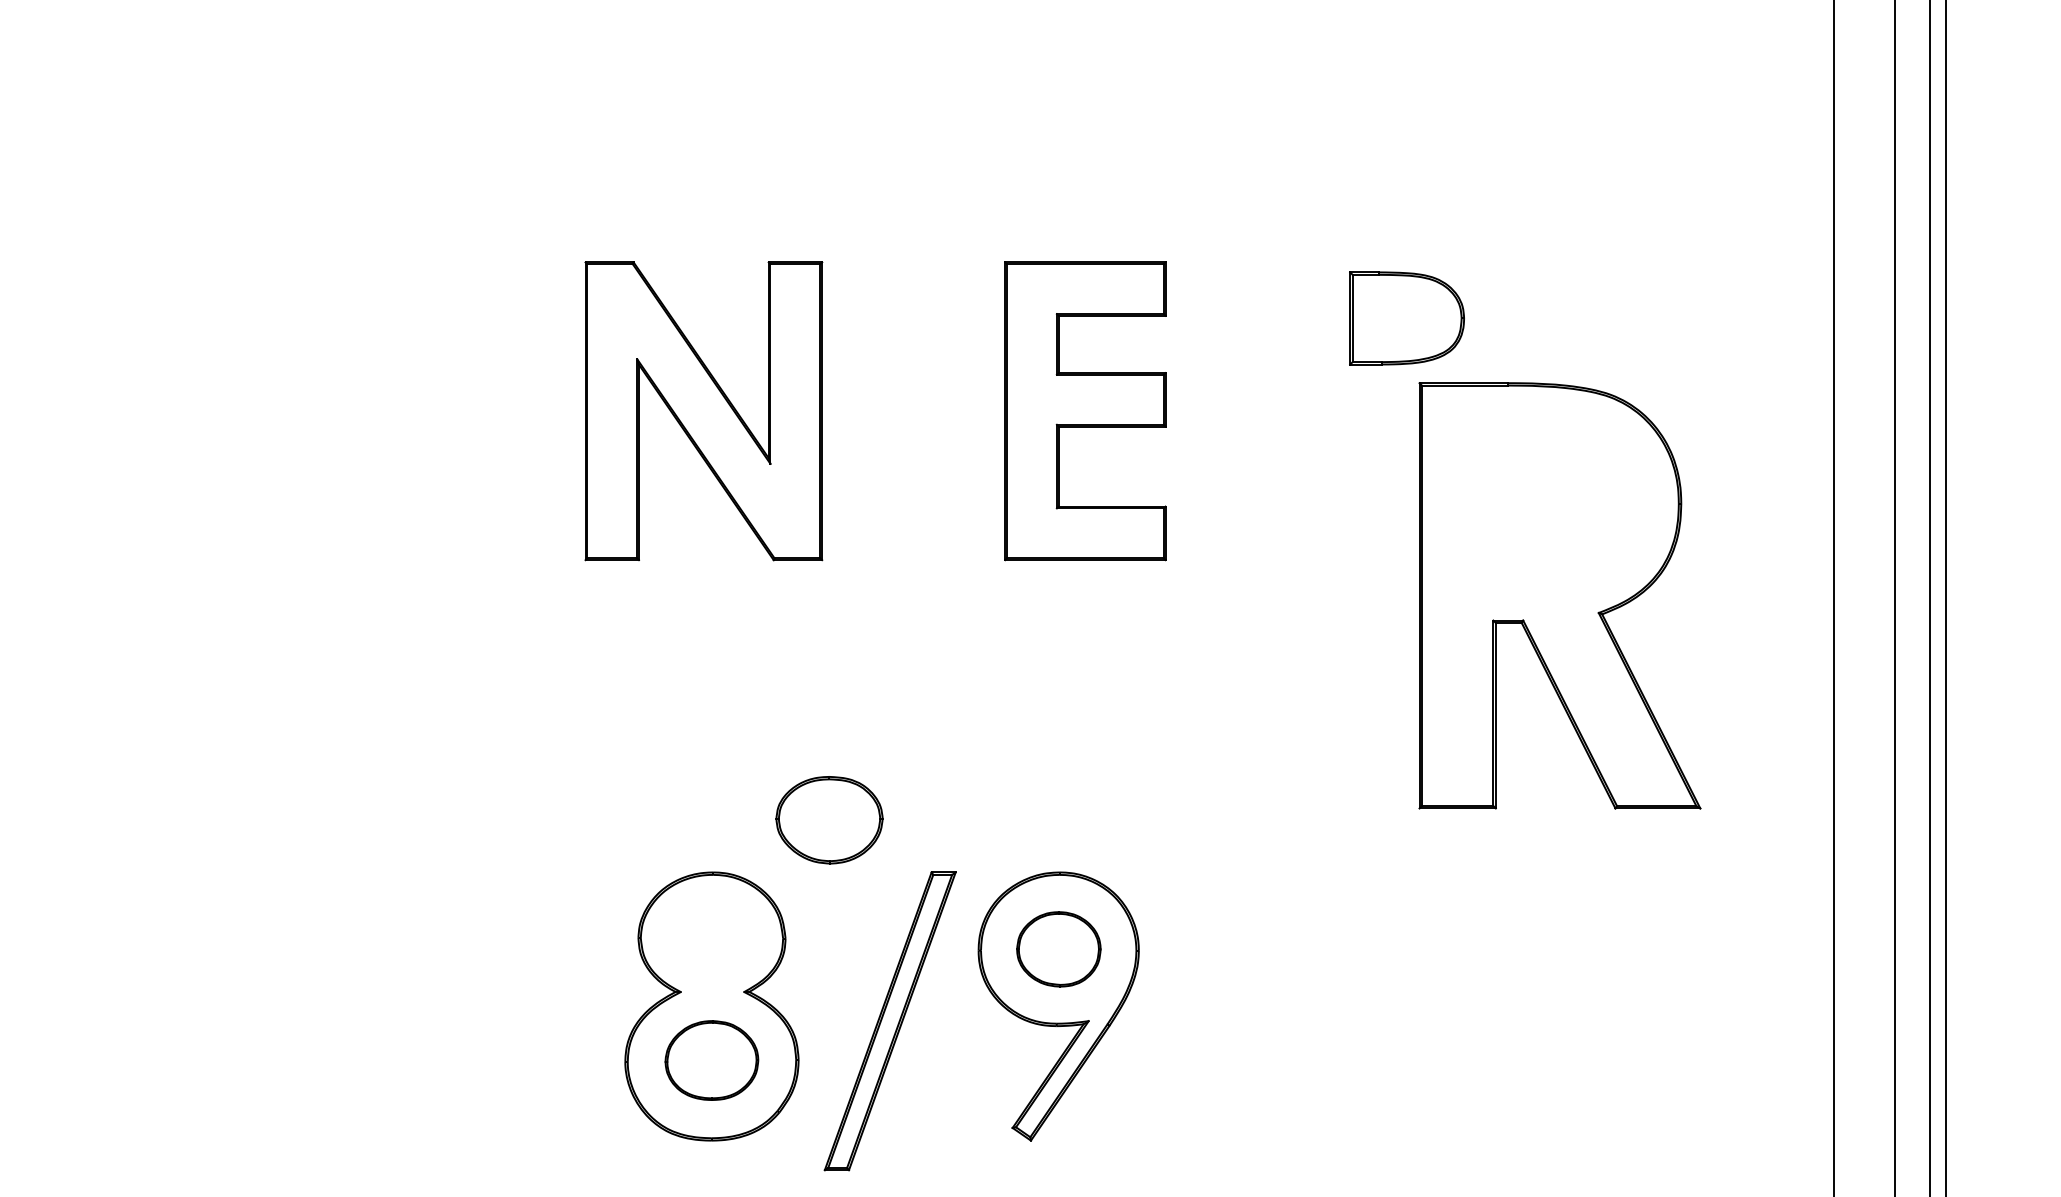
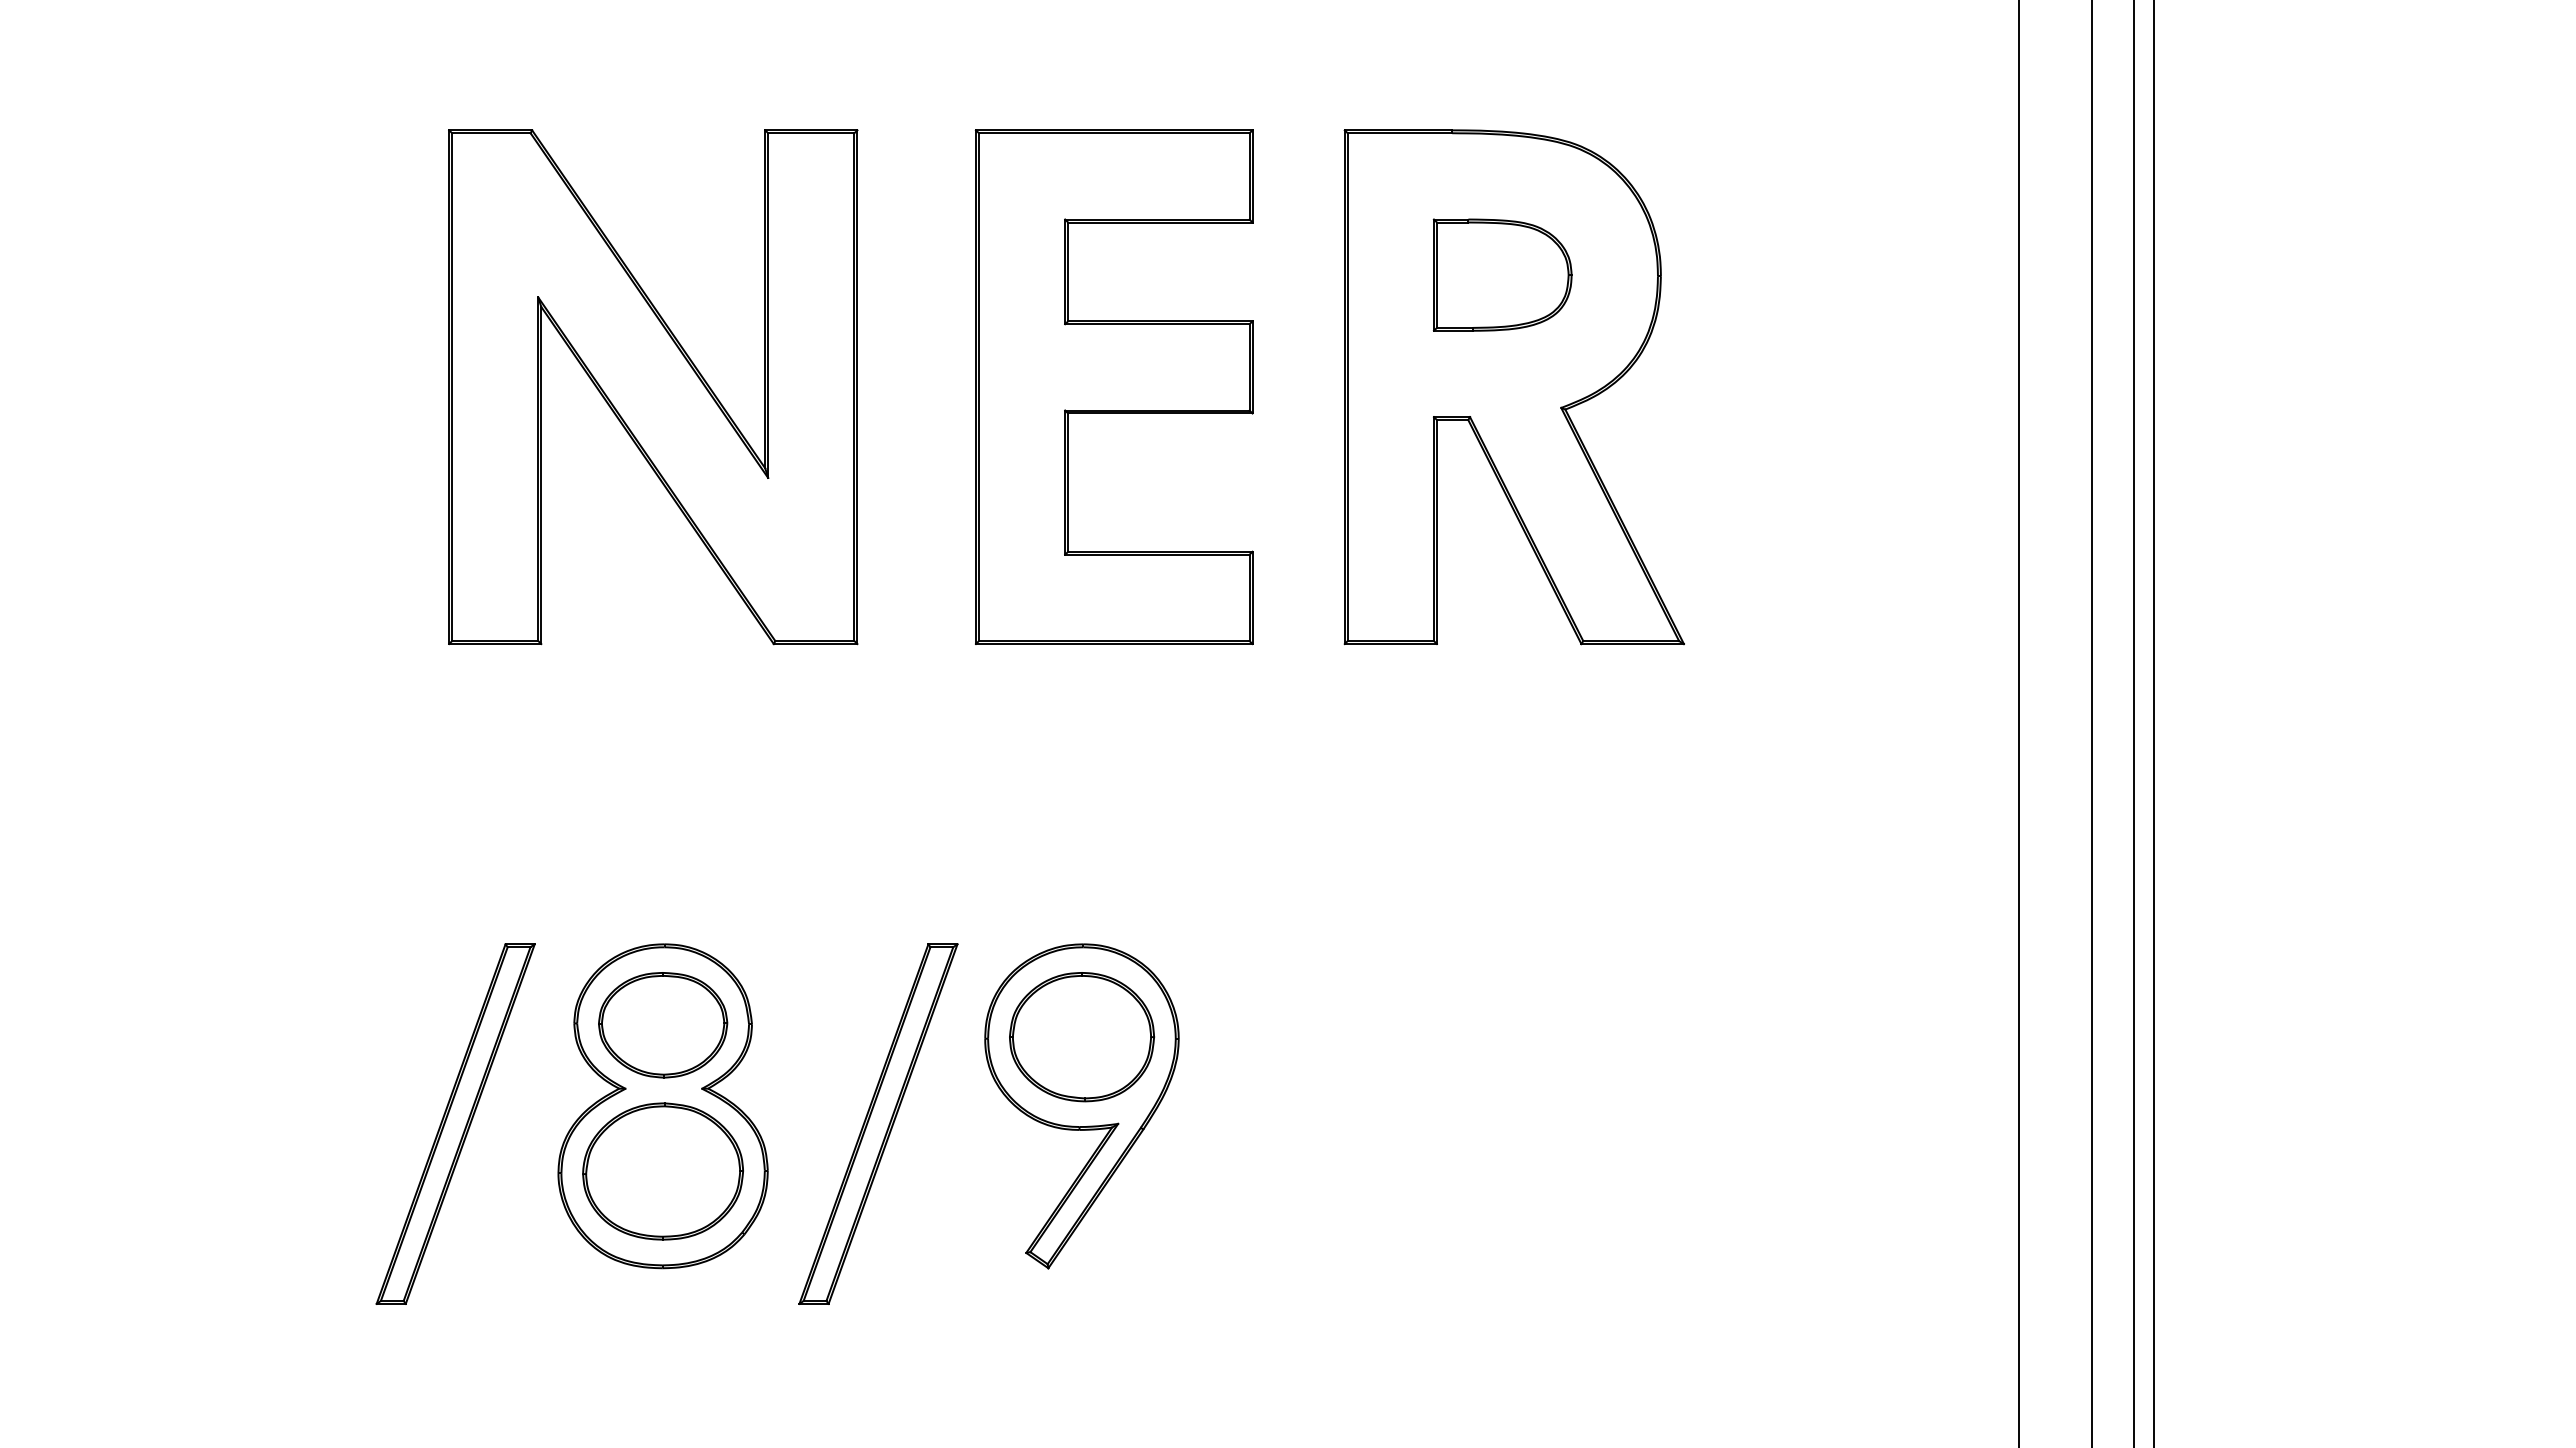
part: (704, 411) -> (653, 387), size x1.43
part: (1084, 411) -> (1113, 387), size x1.43
part: (1559, 596) -> (1513, 387), moved
part: (829, 820) -> (663, 1025), moved
part: (1059, 949) -> (1082, 1037), size x1.43
part: (540, 1020) -> (455, 1123), added
part: (711, 1060) -> (662, 1171), size x1.43

